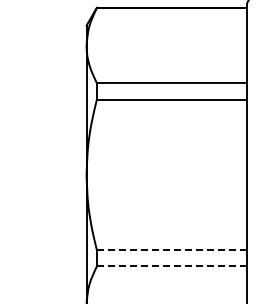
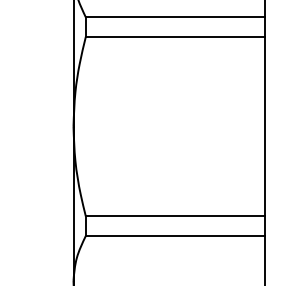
line: (172, 250) -> (176, 216), dashed -> solid
line: (171, 266) -> (174, 236), dashed -> solid

